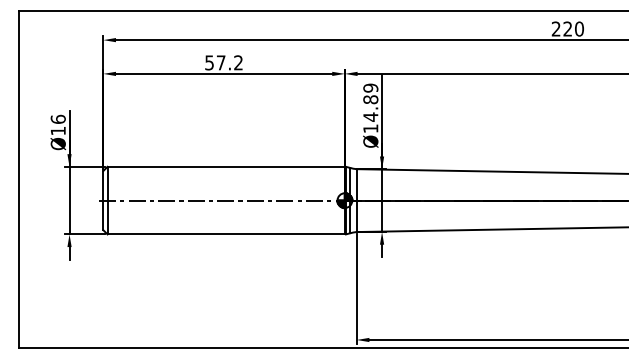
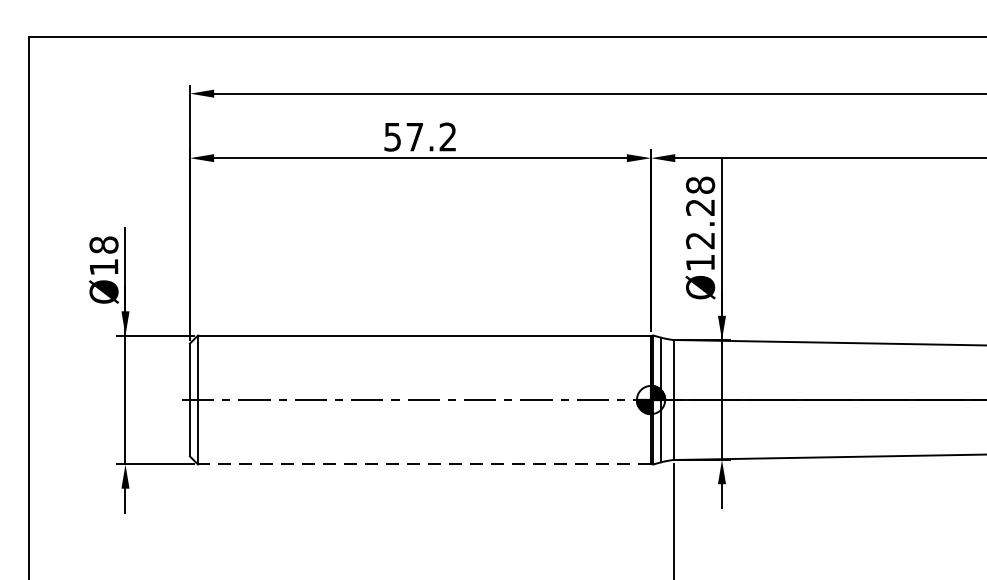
text: (370, 102) -> (699, 212), Ø14.89 -> Ø12.28
text: (57, 118) -> (102, 243), Ø16 -> Ø18
line: (226, 234) -> (425, 464), solid -> dashed

